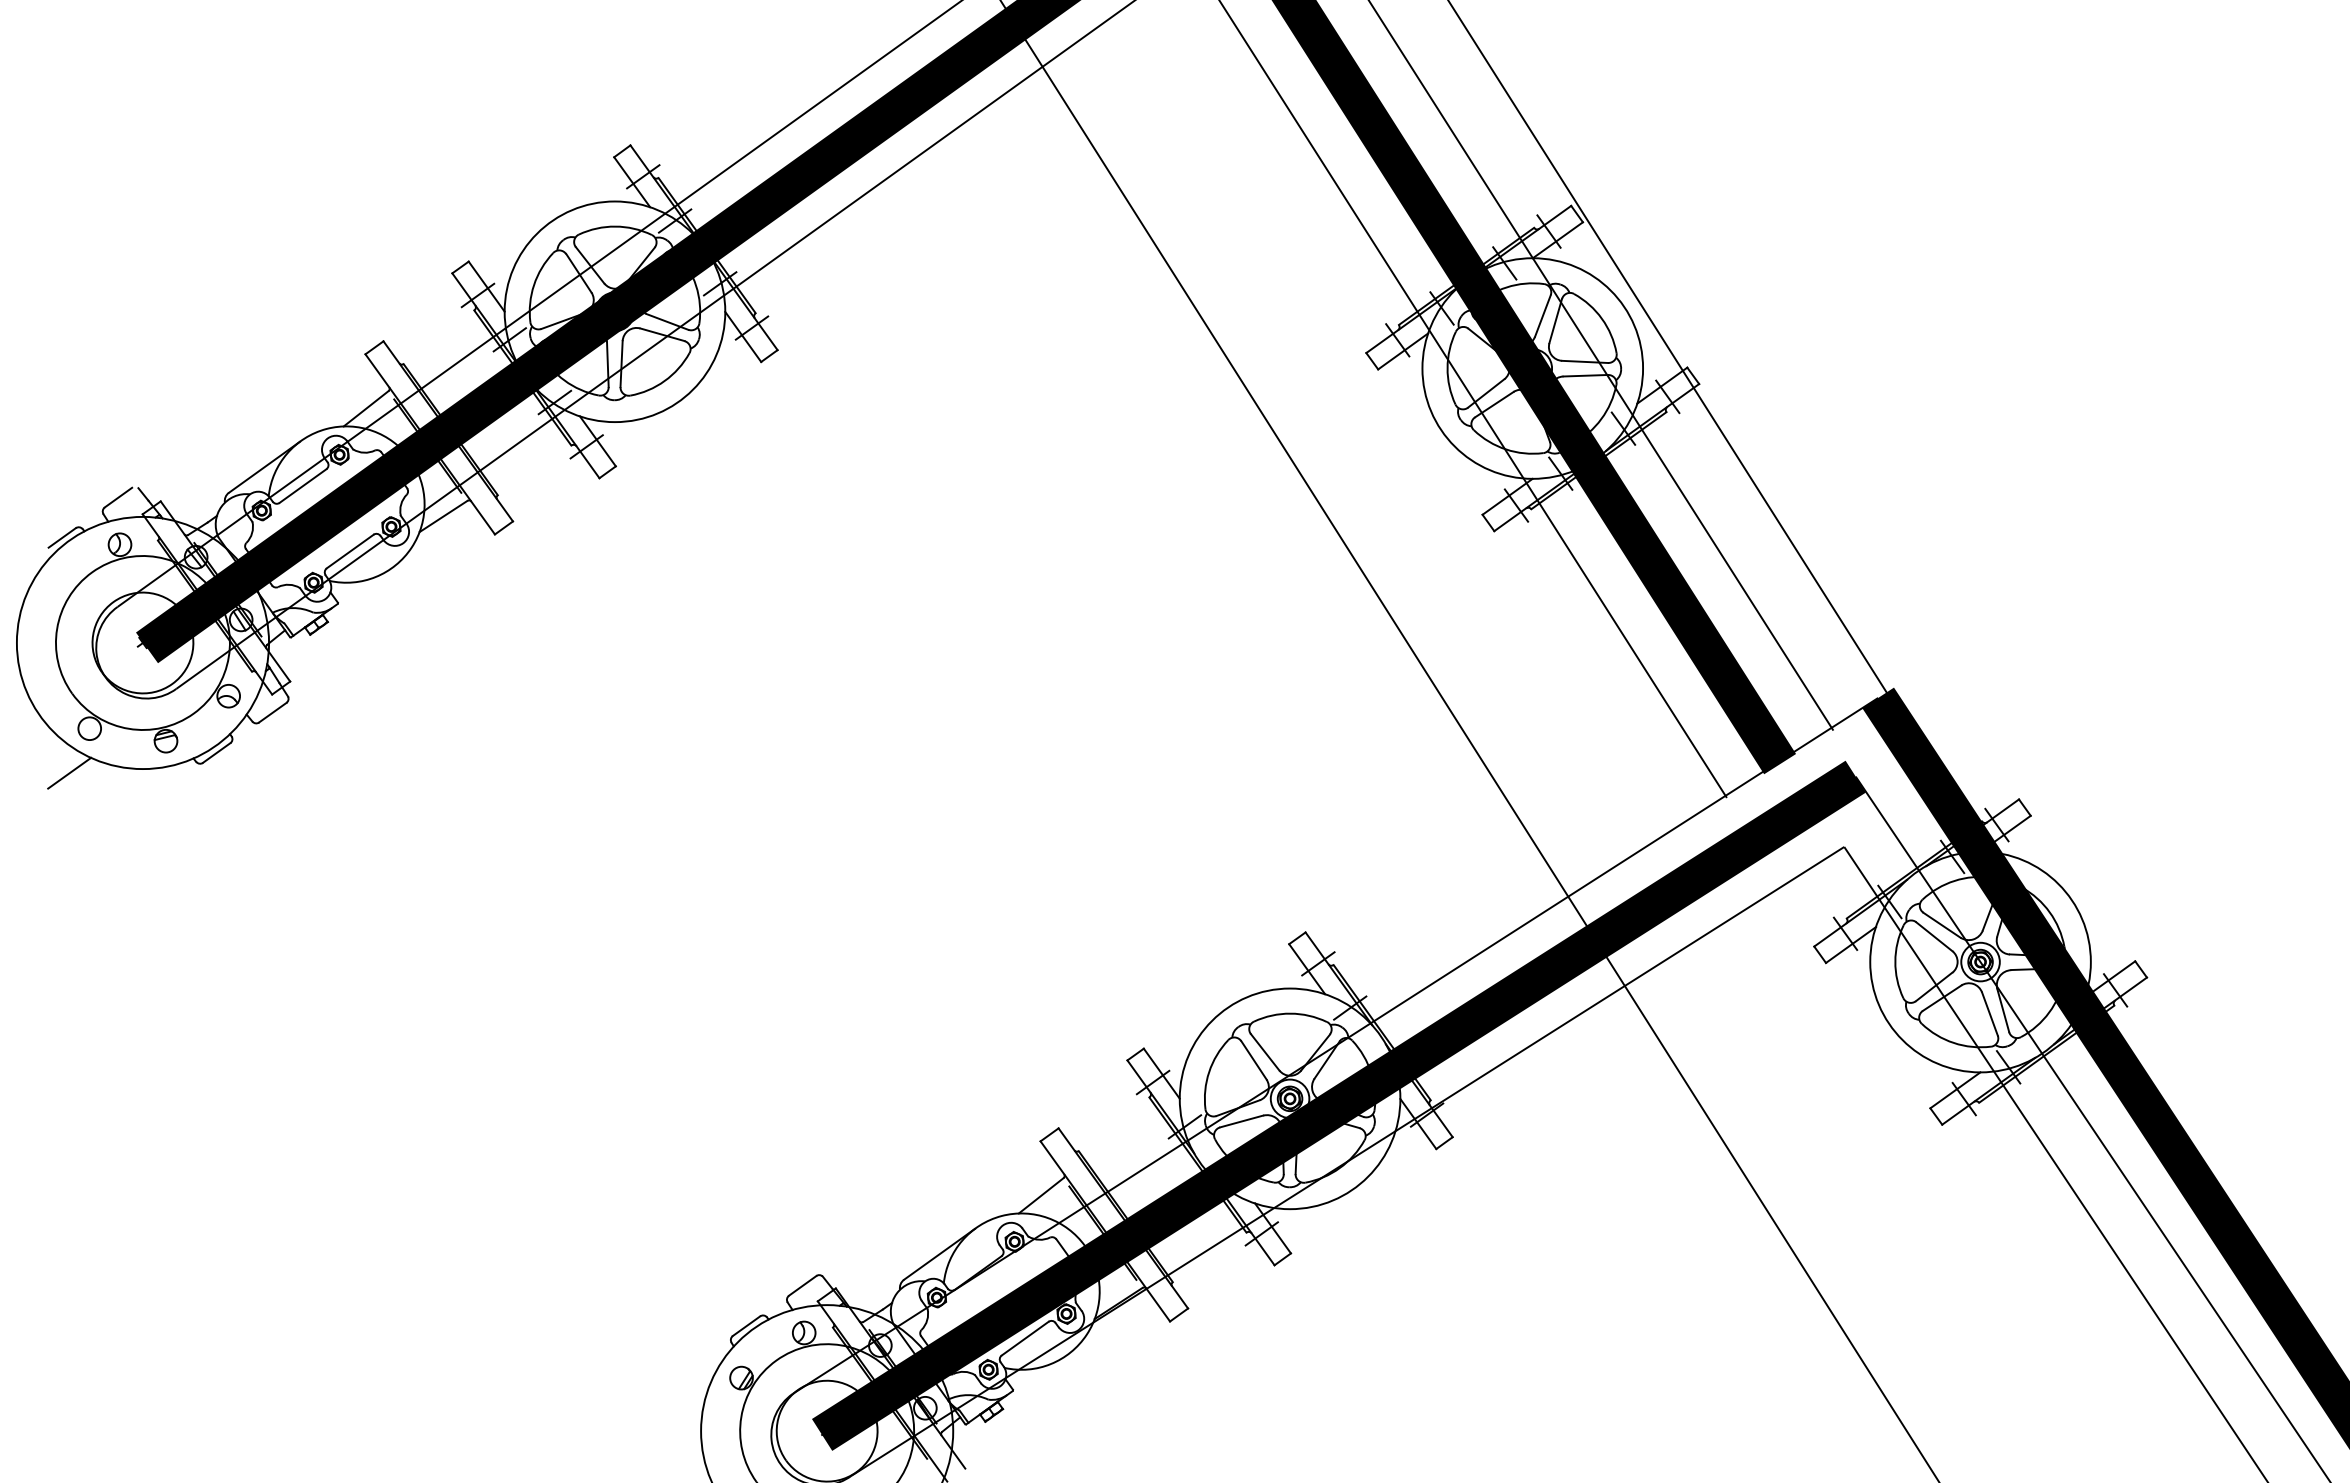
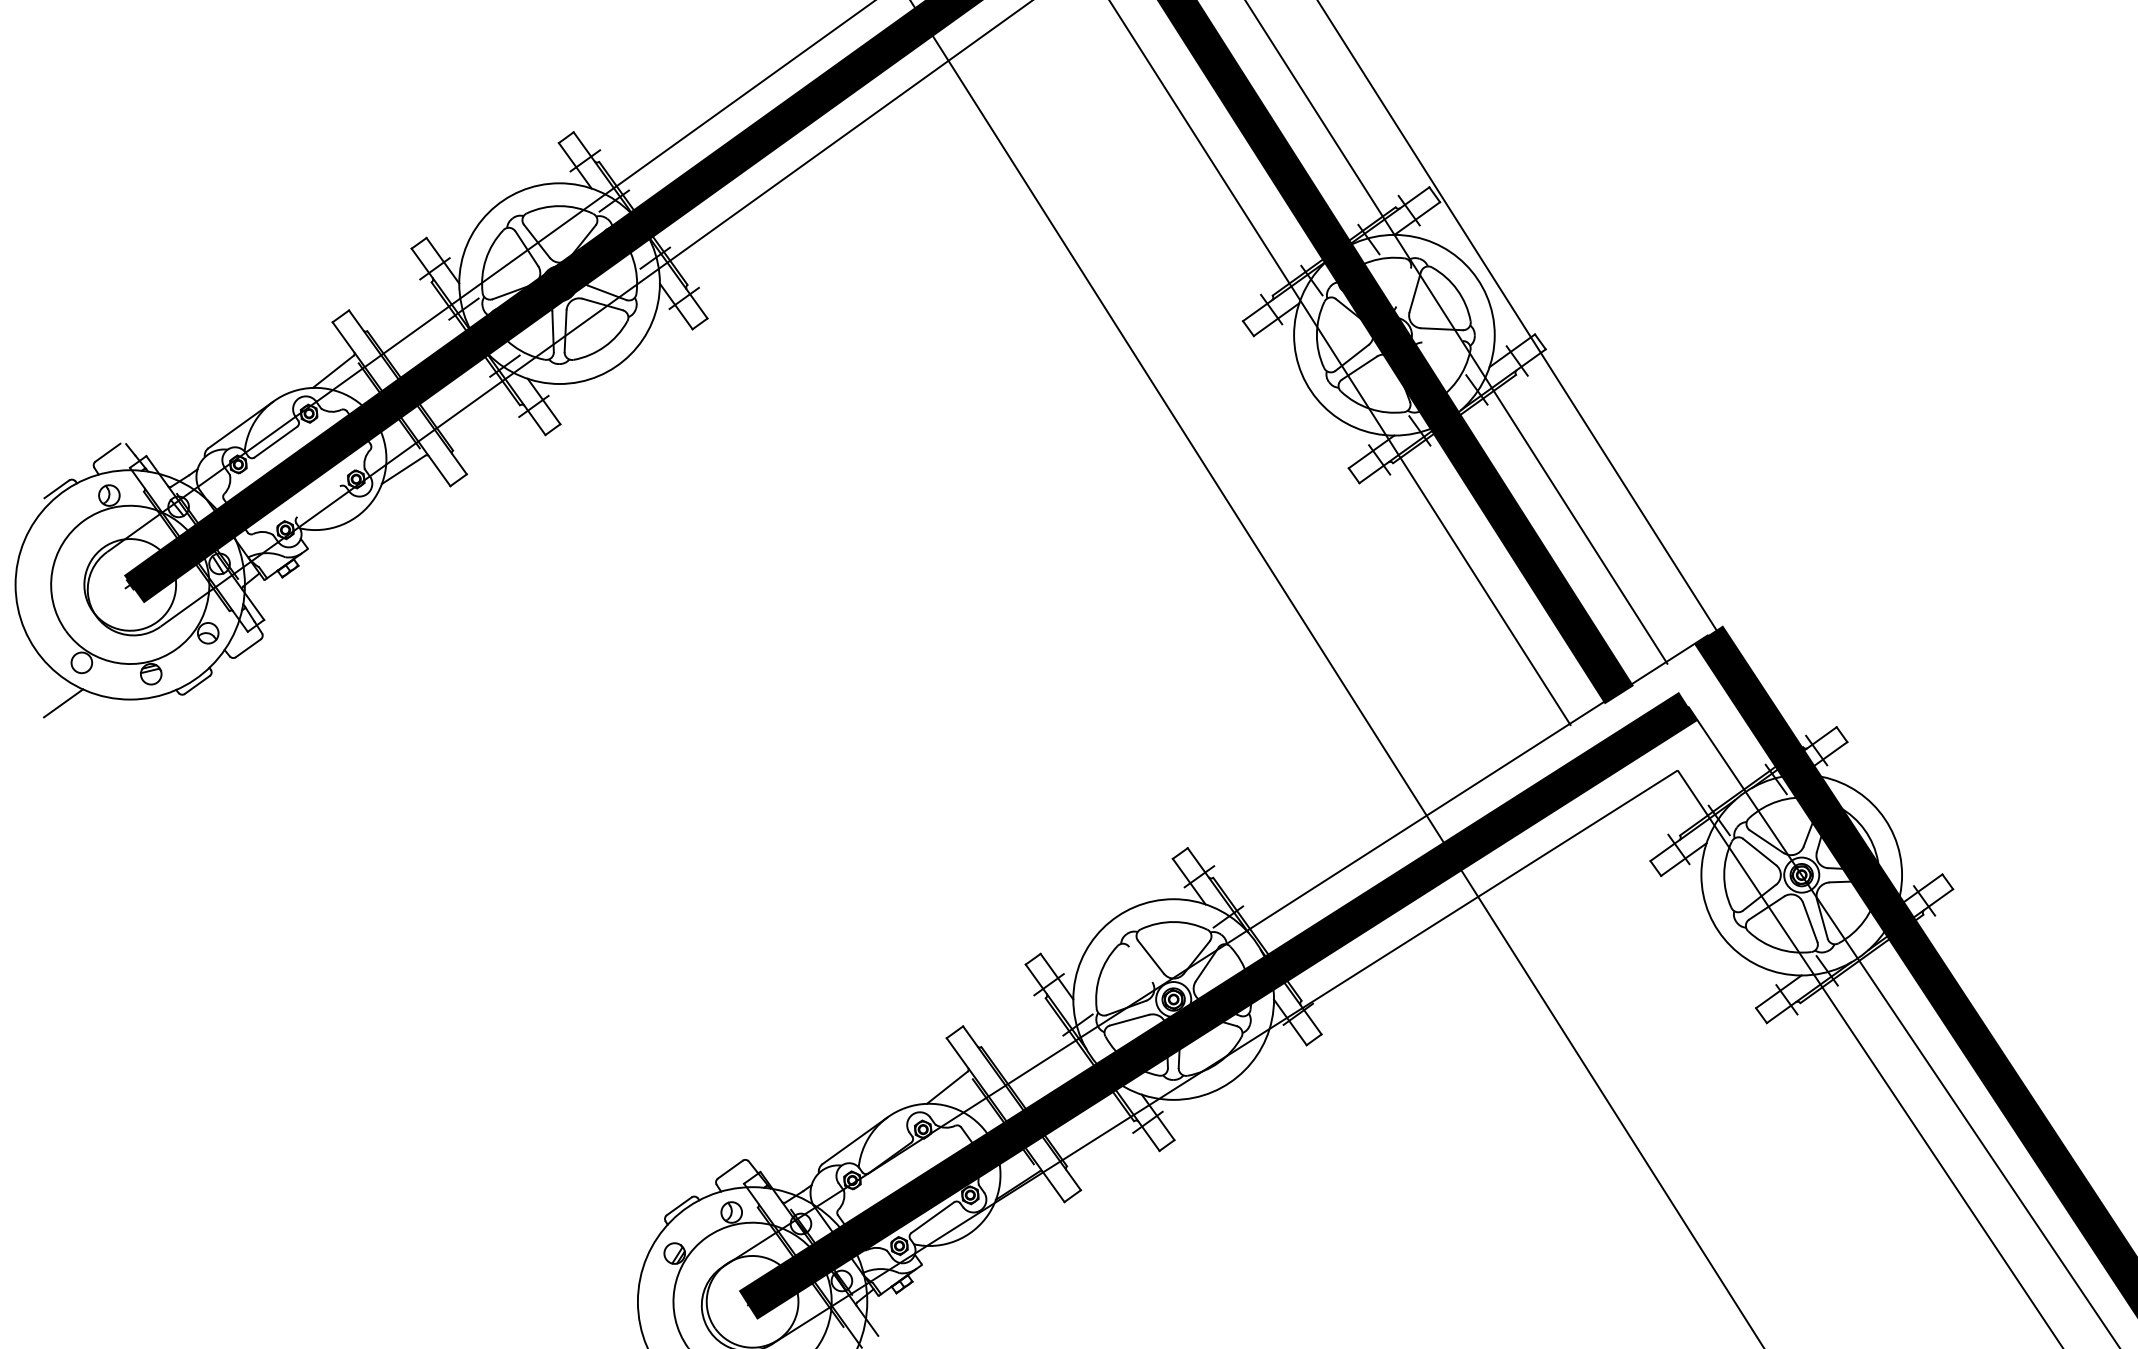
line: (1542, 315) -> (1403, 287), removed
line: (1585, 375) -> (1442, 341), removed
line: (349, 551) -> (318, 501), removed
line: (1253, 1060) -> (1140, 964), removed

